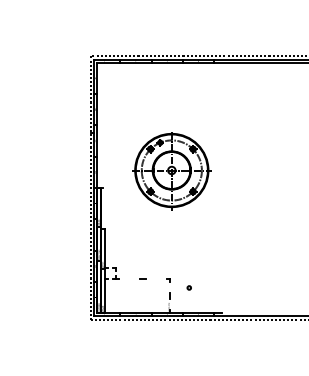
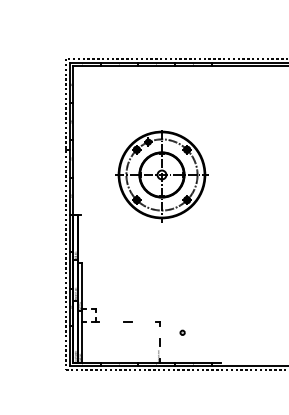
part: (171, 171) -> (161, 176), moved

